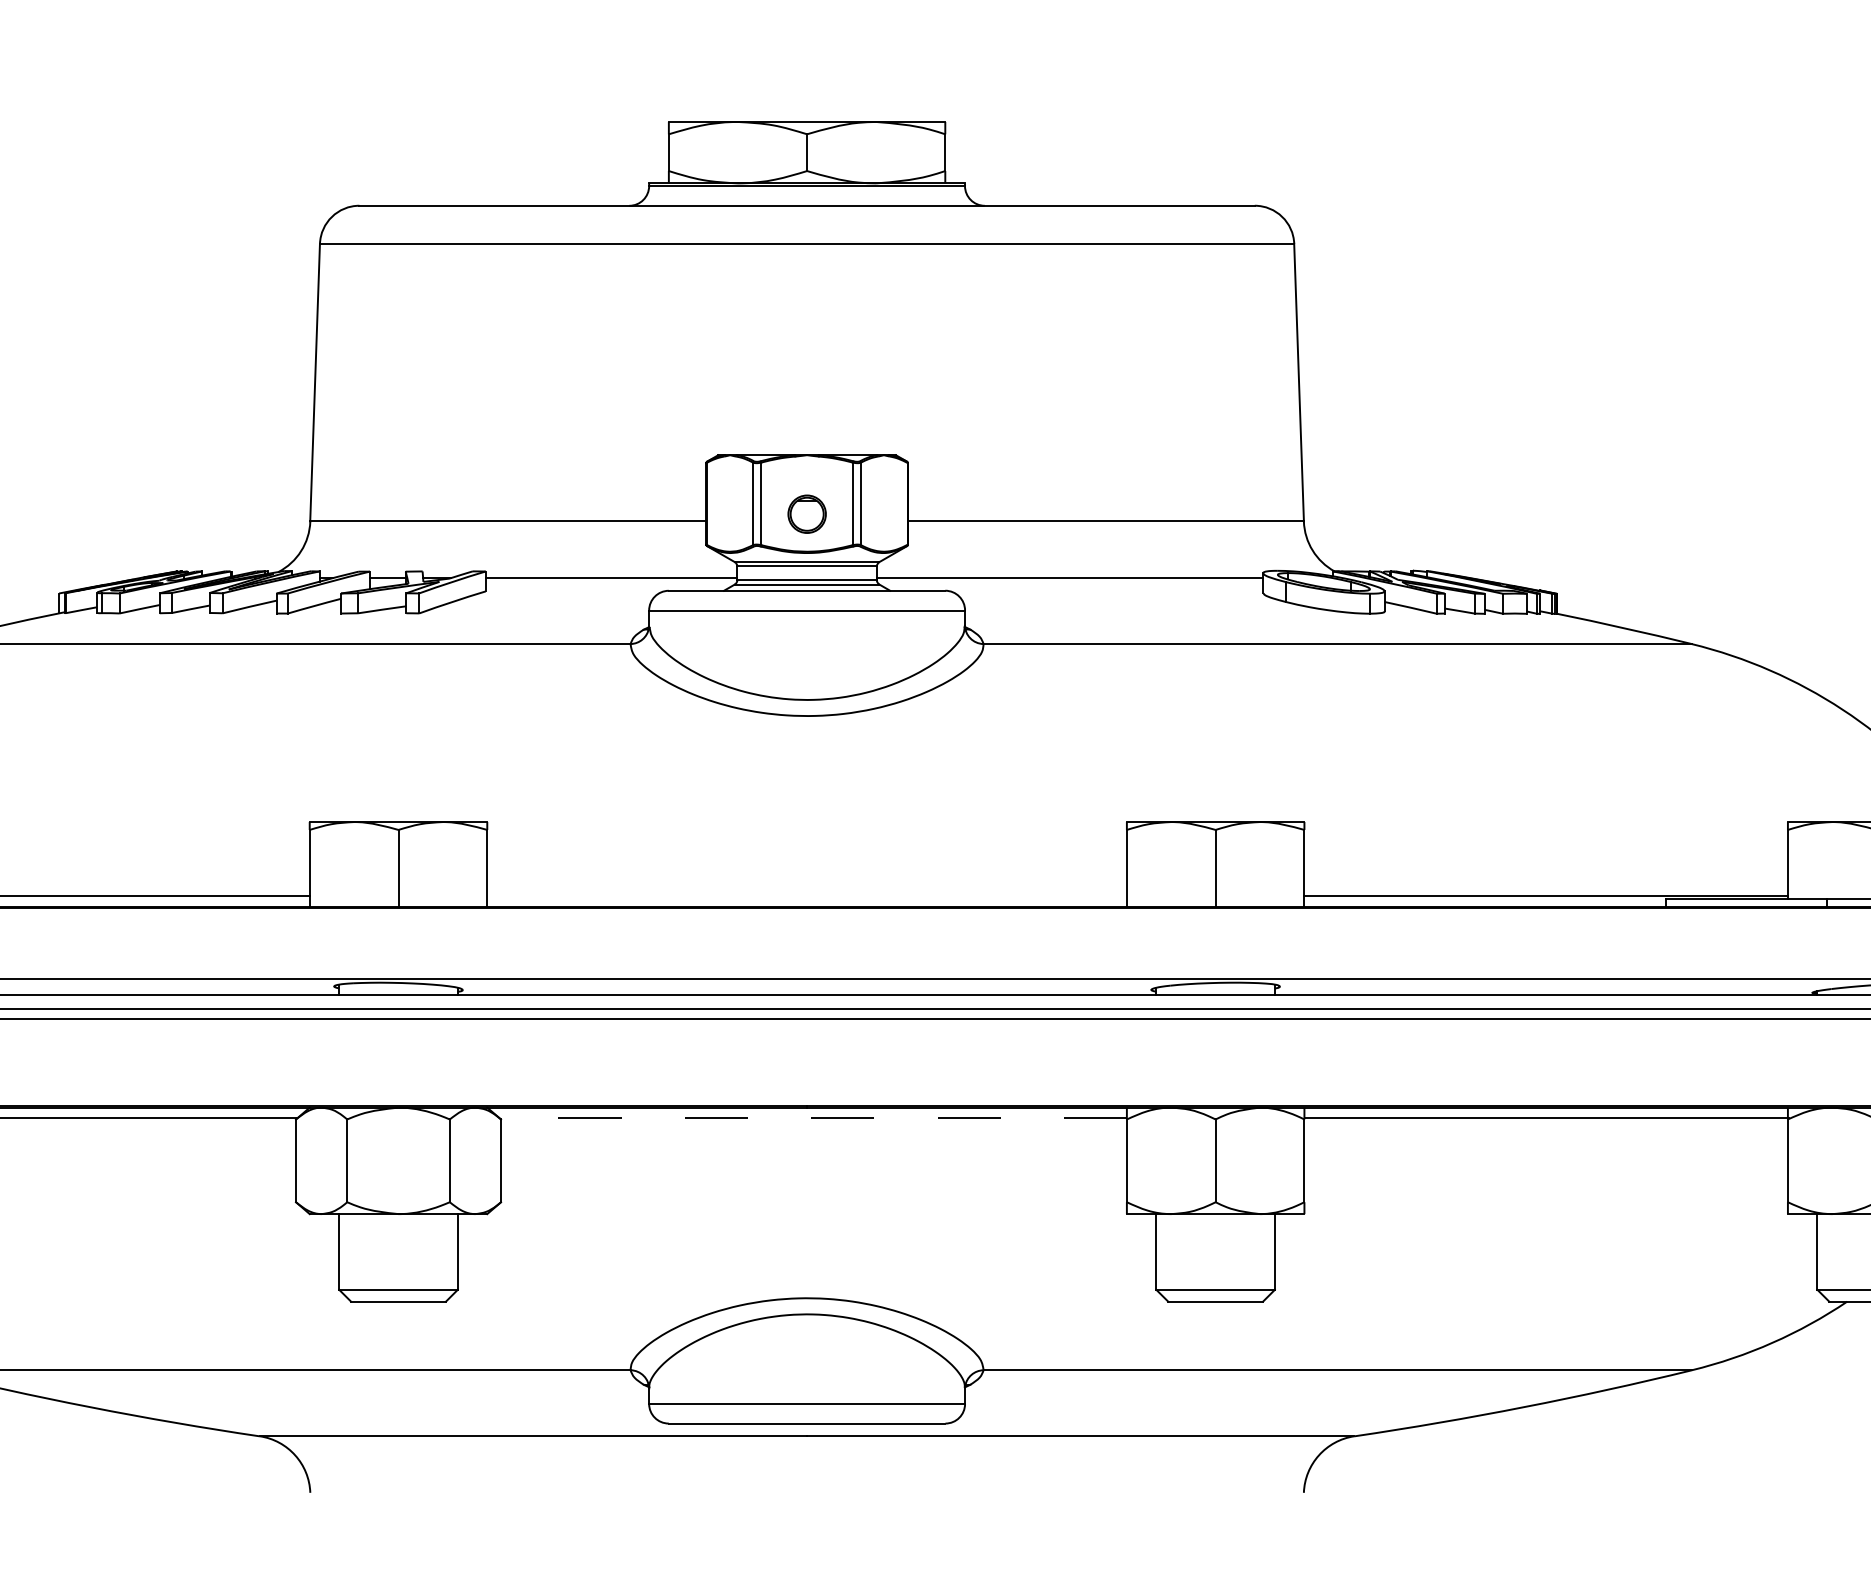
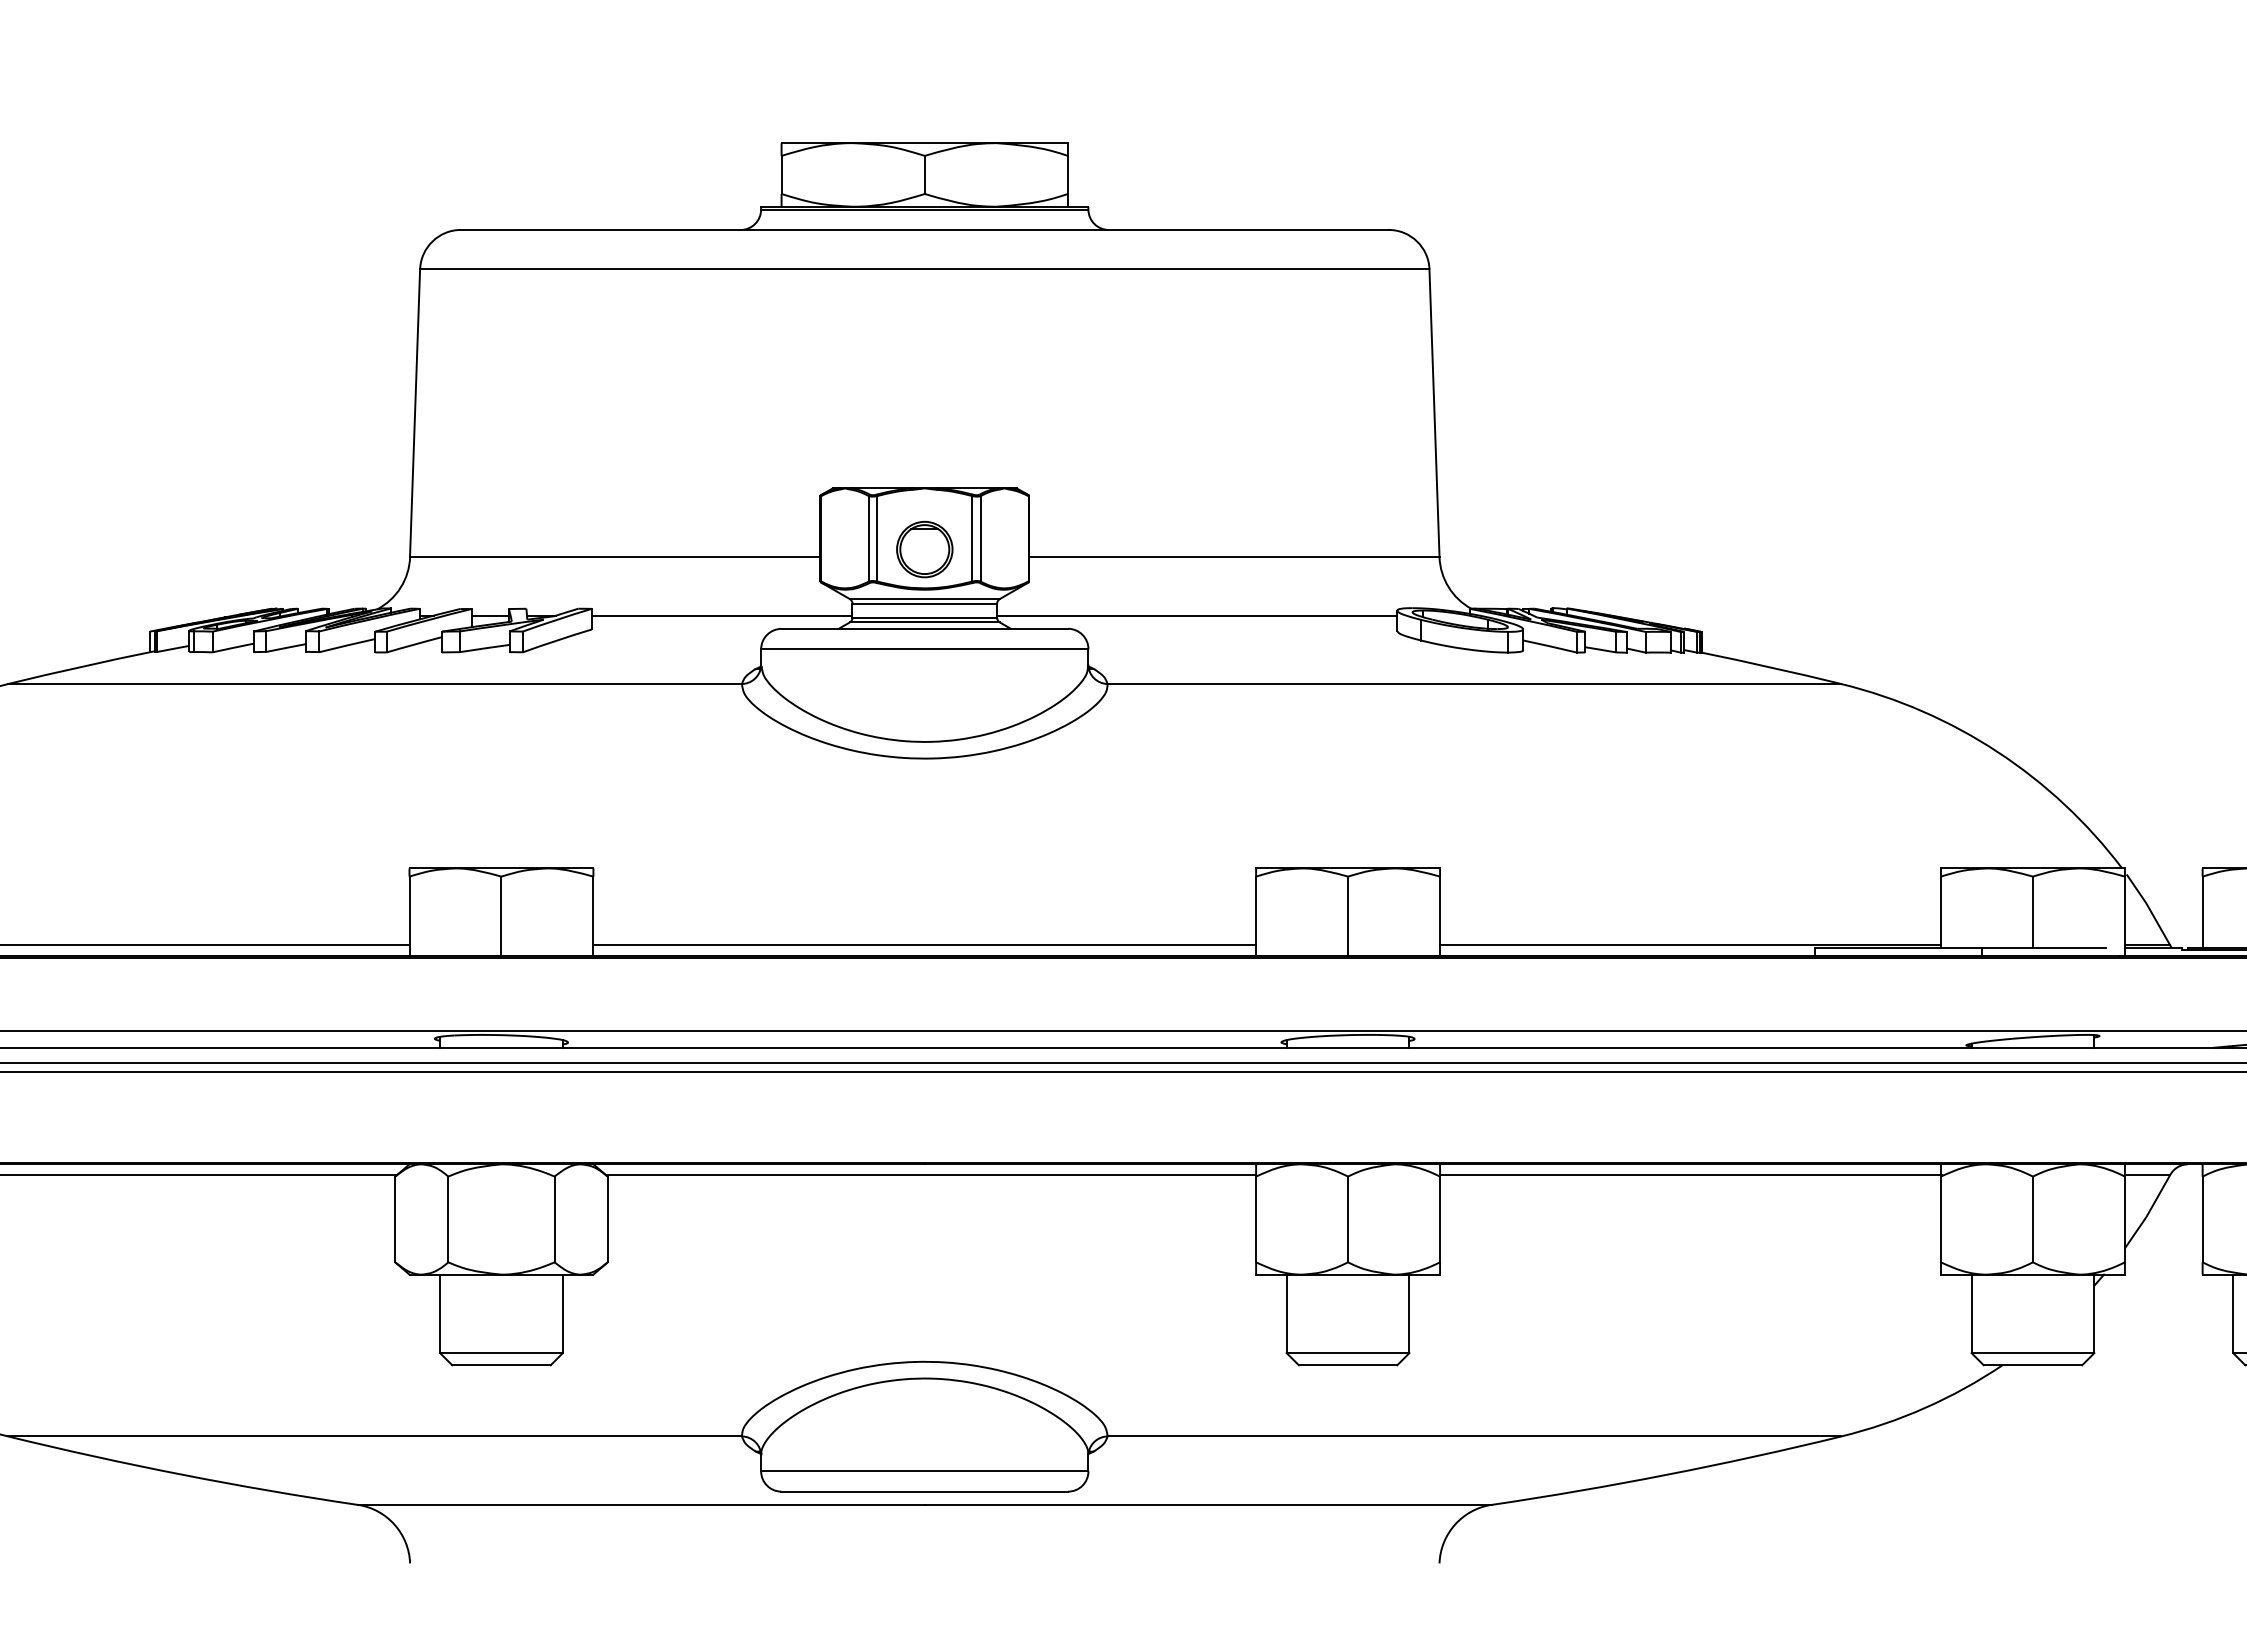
part: (806, 514) -> (924, 549), size x1.43
line: (806, 895) -> (924, 944), added
line: (813, 1118) -> (931, 1175), dashed -> solid

